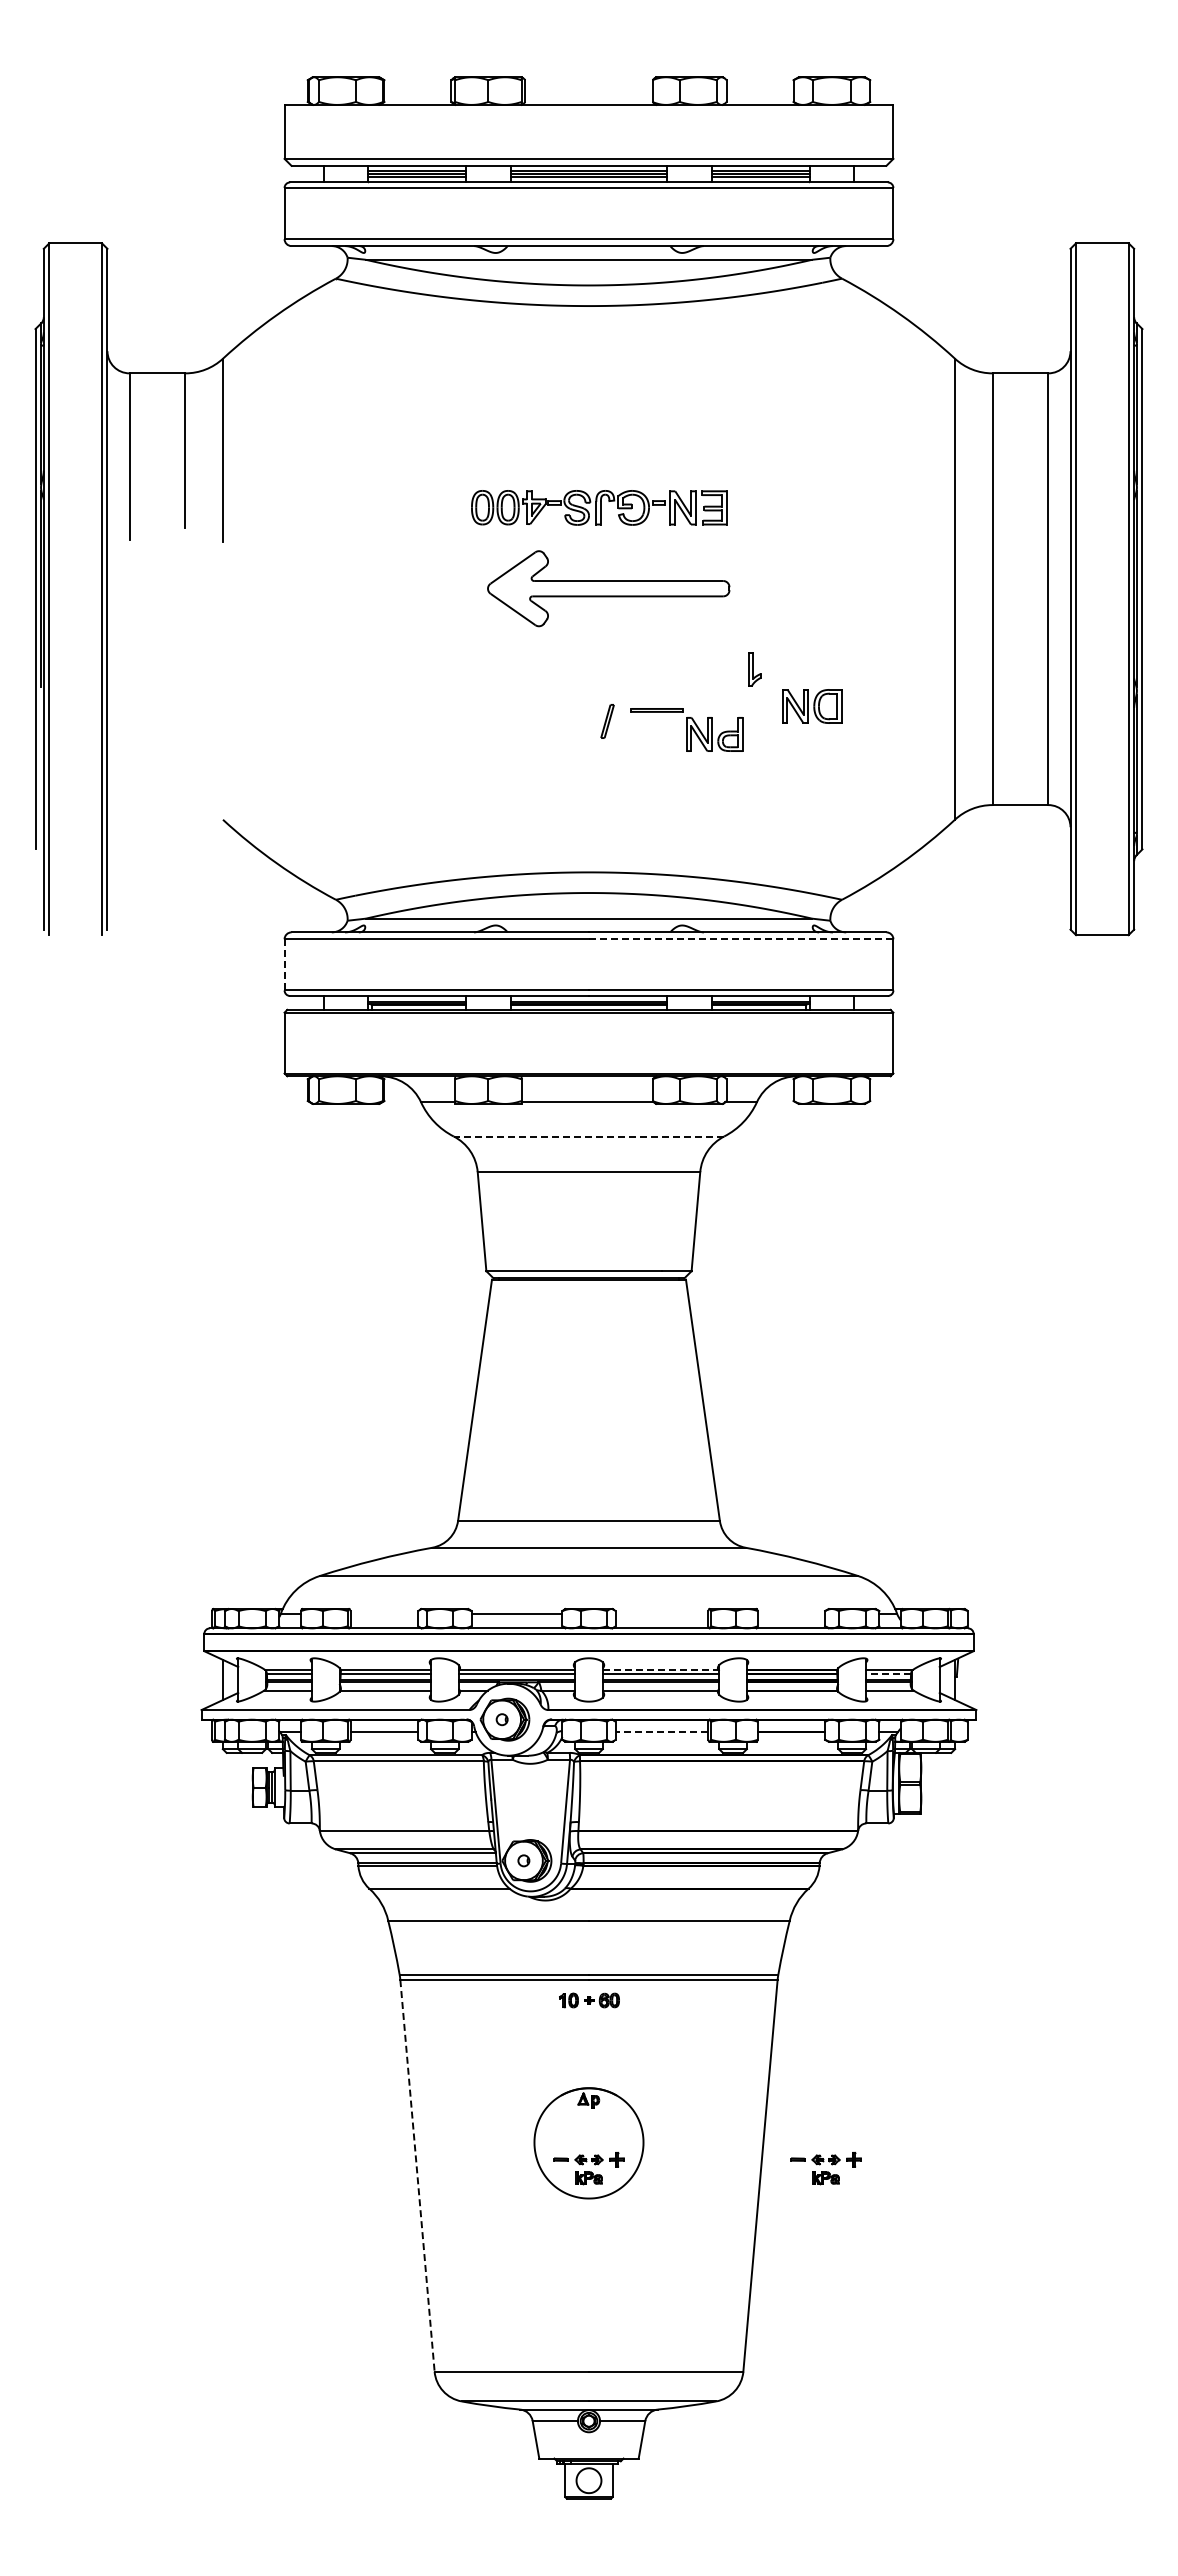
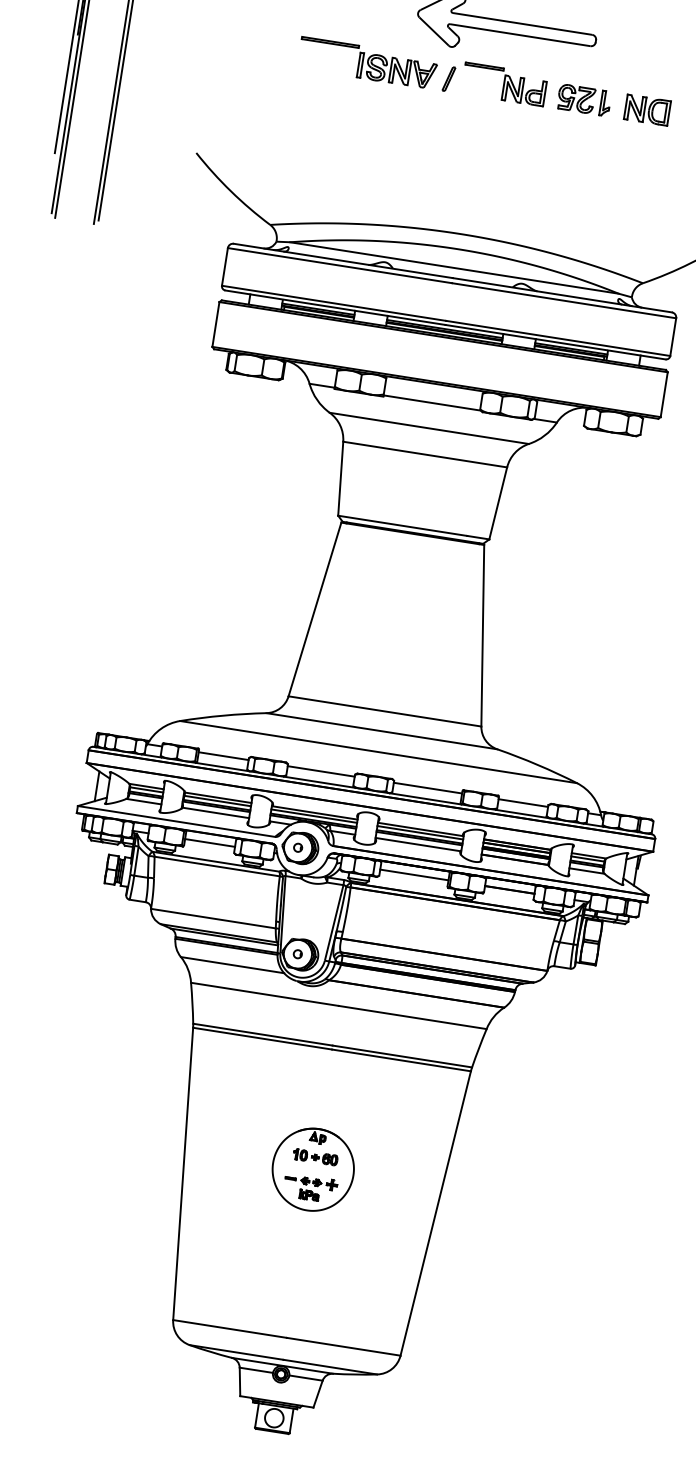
part: (431, 665) -> (367, 63), added
part: (715, 668) -> (576, 98), added
part: (812, 706) -> (647, 110), moved
part: (607, 721) -> (448, 79), moved
part: (686, 729) -> (503, 84), moved
line: (740, 939) -> (563, 300), dashed -> solid
line: (284, 964) -> (224, 266), dashed -> solid
line: (588, 1136) -> (428, 428), dashed -> solid
line: (384, 1613) -> (223, 756), added
line: (661, 1613) -> (427, 787), added
line: (791, 1613) -> (523, 802), added
line: (660, 1669) -> (420, 829), dashed -> solid
line: (888, 1674) -> (587, 859), dashed -> solid
line: (661, 1731) -> (414, 874), dashed -> solid
part: (589, 2000) -> (315, 1157), moved
part: (825, 2168) -> (484, 1215), removed
line: (417, 2175) -> (183, 1173), dashed -> solid

